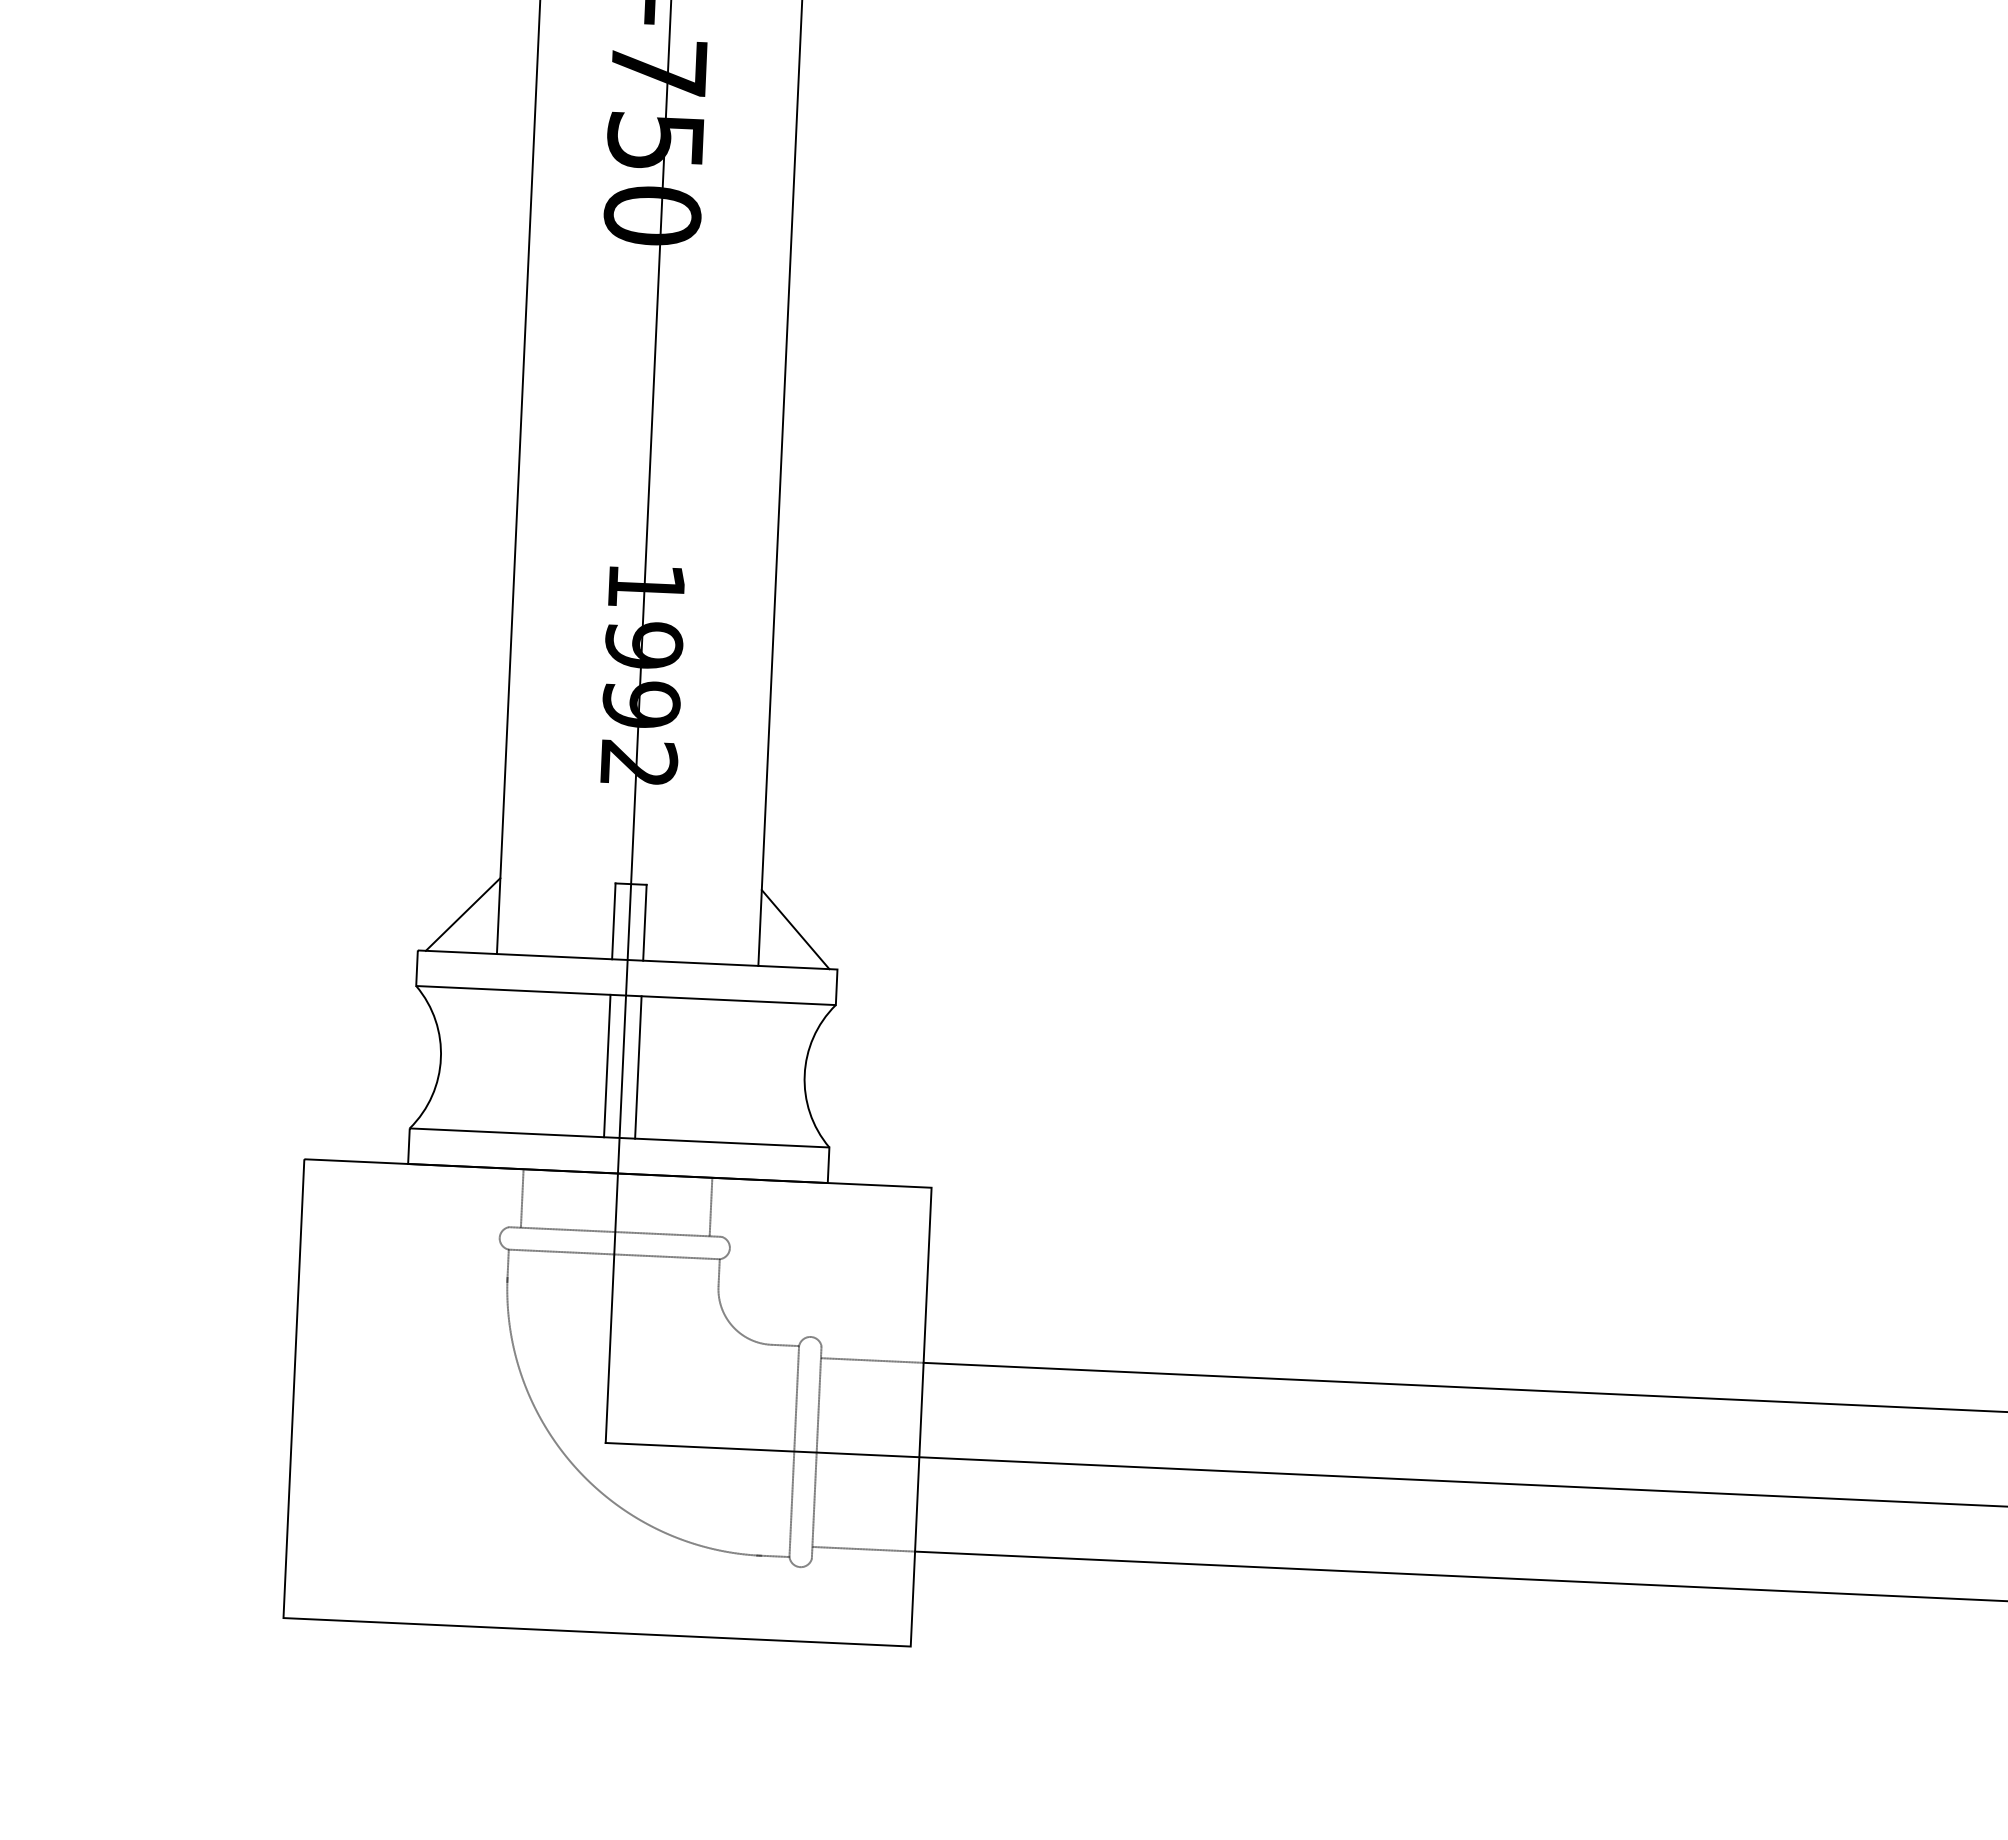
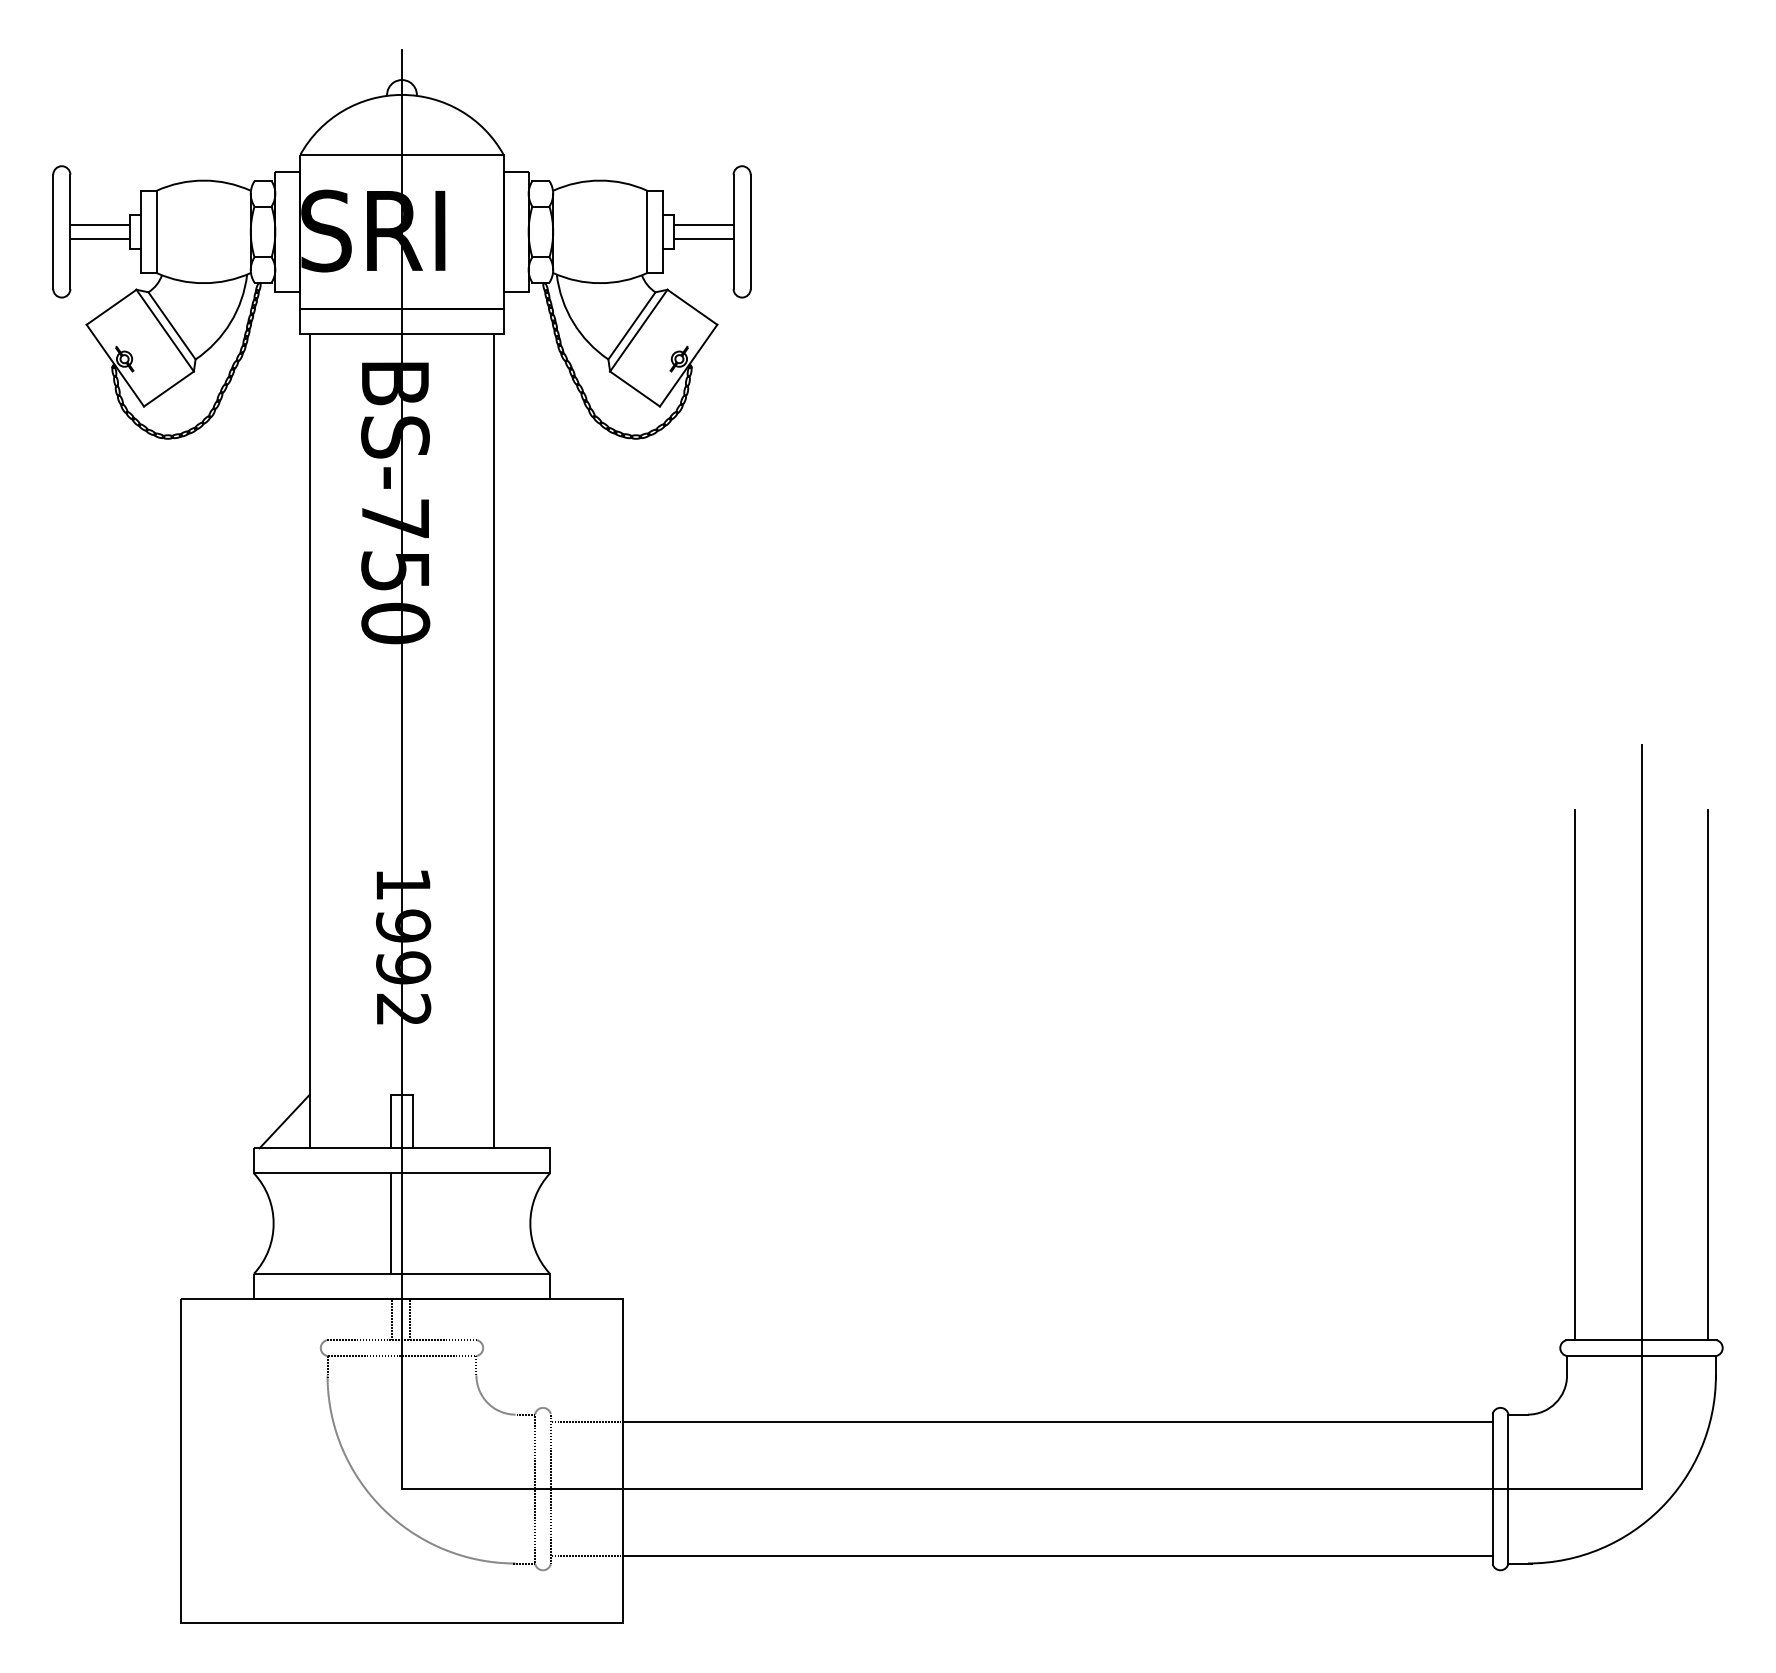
line: (795, 929) -> (519, 1121), removed
line: (637, 1067) -> (412, 1223), removed
line: (522, 1198) -> (392, 1319), moved
line: (710, 1206) -> (409, 1319), moved

